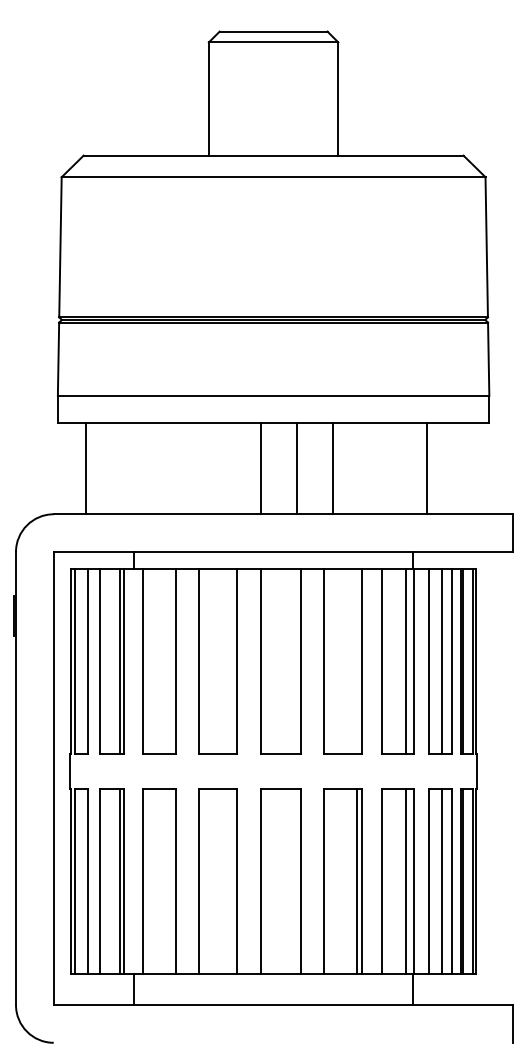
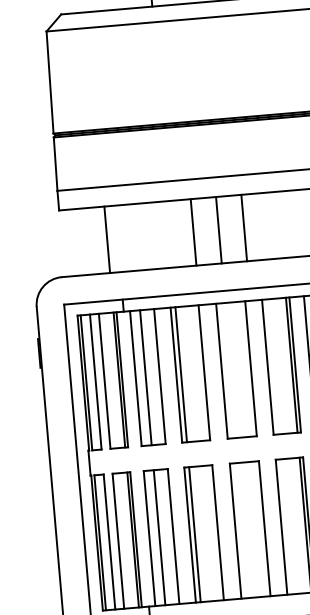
line: (86, 468) -> (107, 239), moved
line: (260, 468) -> (193, 232), moved
line: (296, 468) -> (218, 230), moved
line: (333, 468) -> (244, 227), moved
line: (156, 661) -> (145, 377), added
line: (205, 661) -> (181, 374), added
line: (357, 661) -> (291, 365), added
line: (156, 881) -> (159, 537), added
line: (205, 881) -> (195, 534), added

